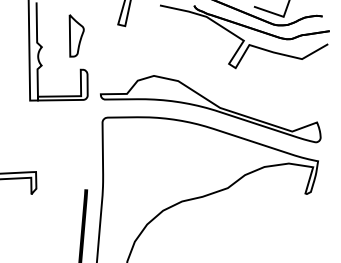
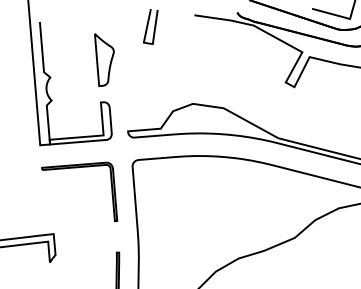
part: (76, 35) -> (105, 59), moved
part: (58, 120) -> (77, 167), added

